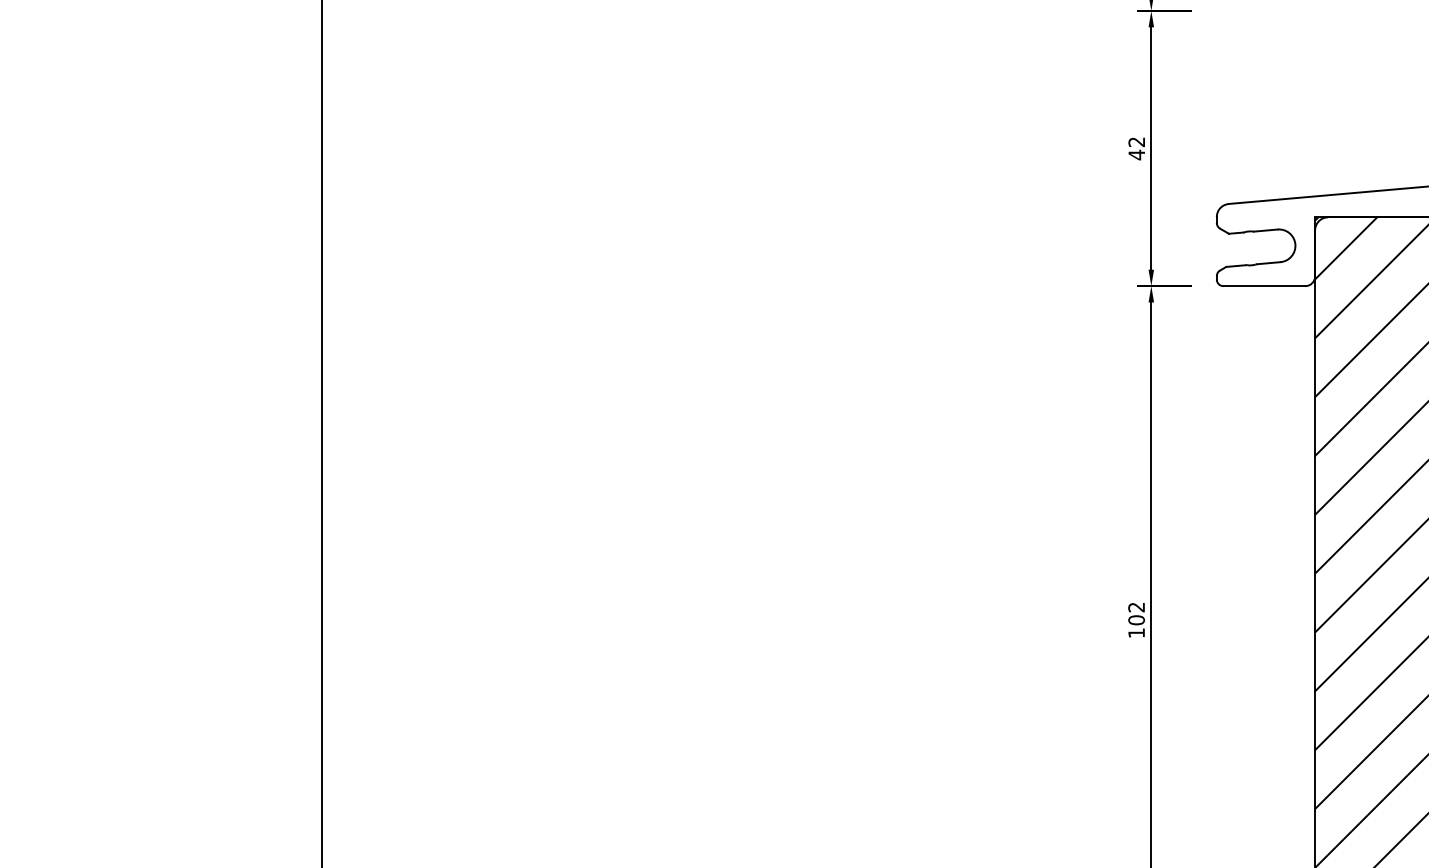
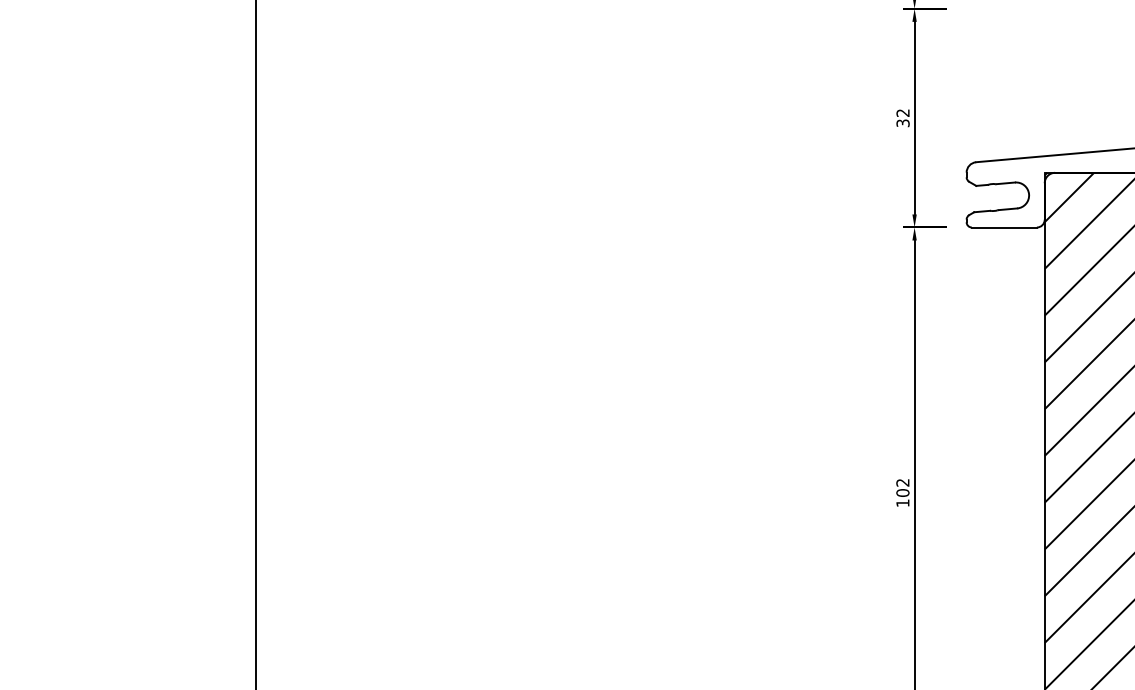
text: (1136, 154) -> (902, 122), 42 -> 32

